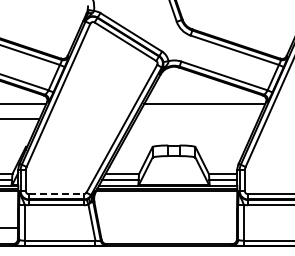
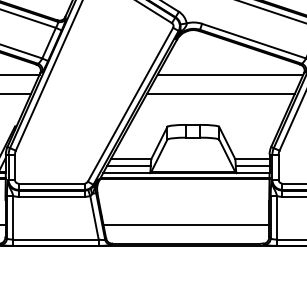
line: (196, 119) -> (220, 93), added
line: (56, 194) -> (51, 183), dashed -> solid
line: (168, 228) -> (186, 224), added

